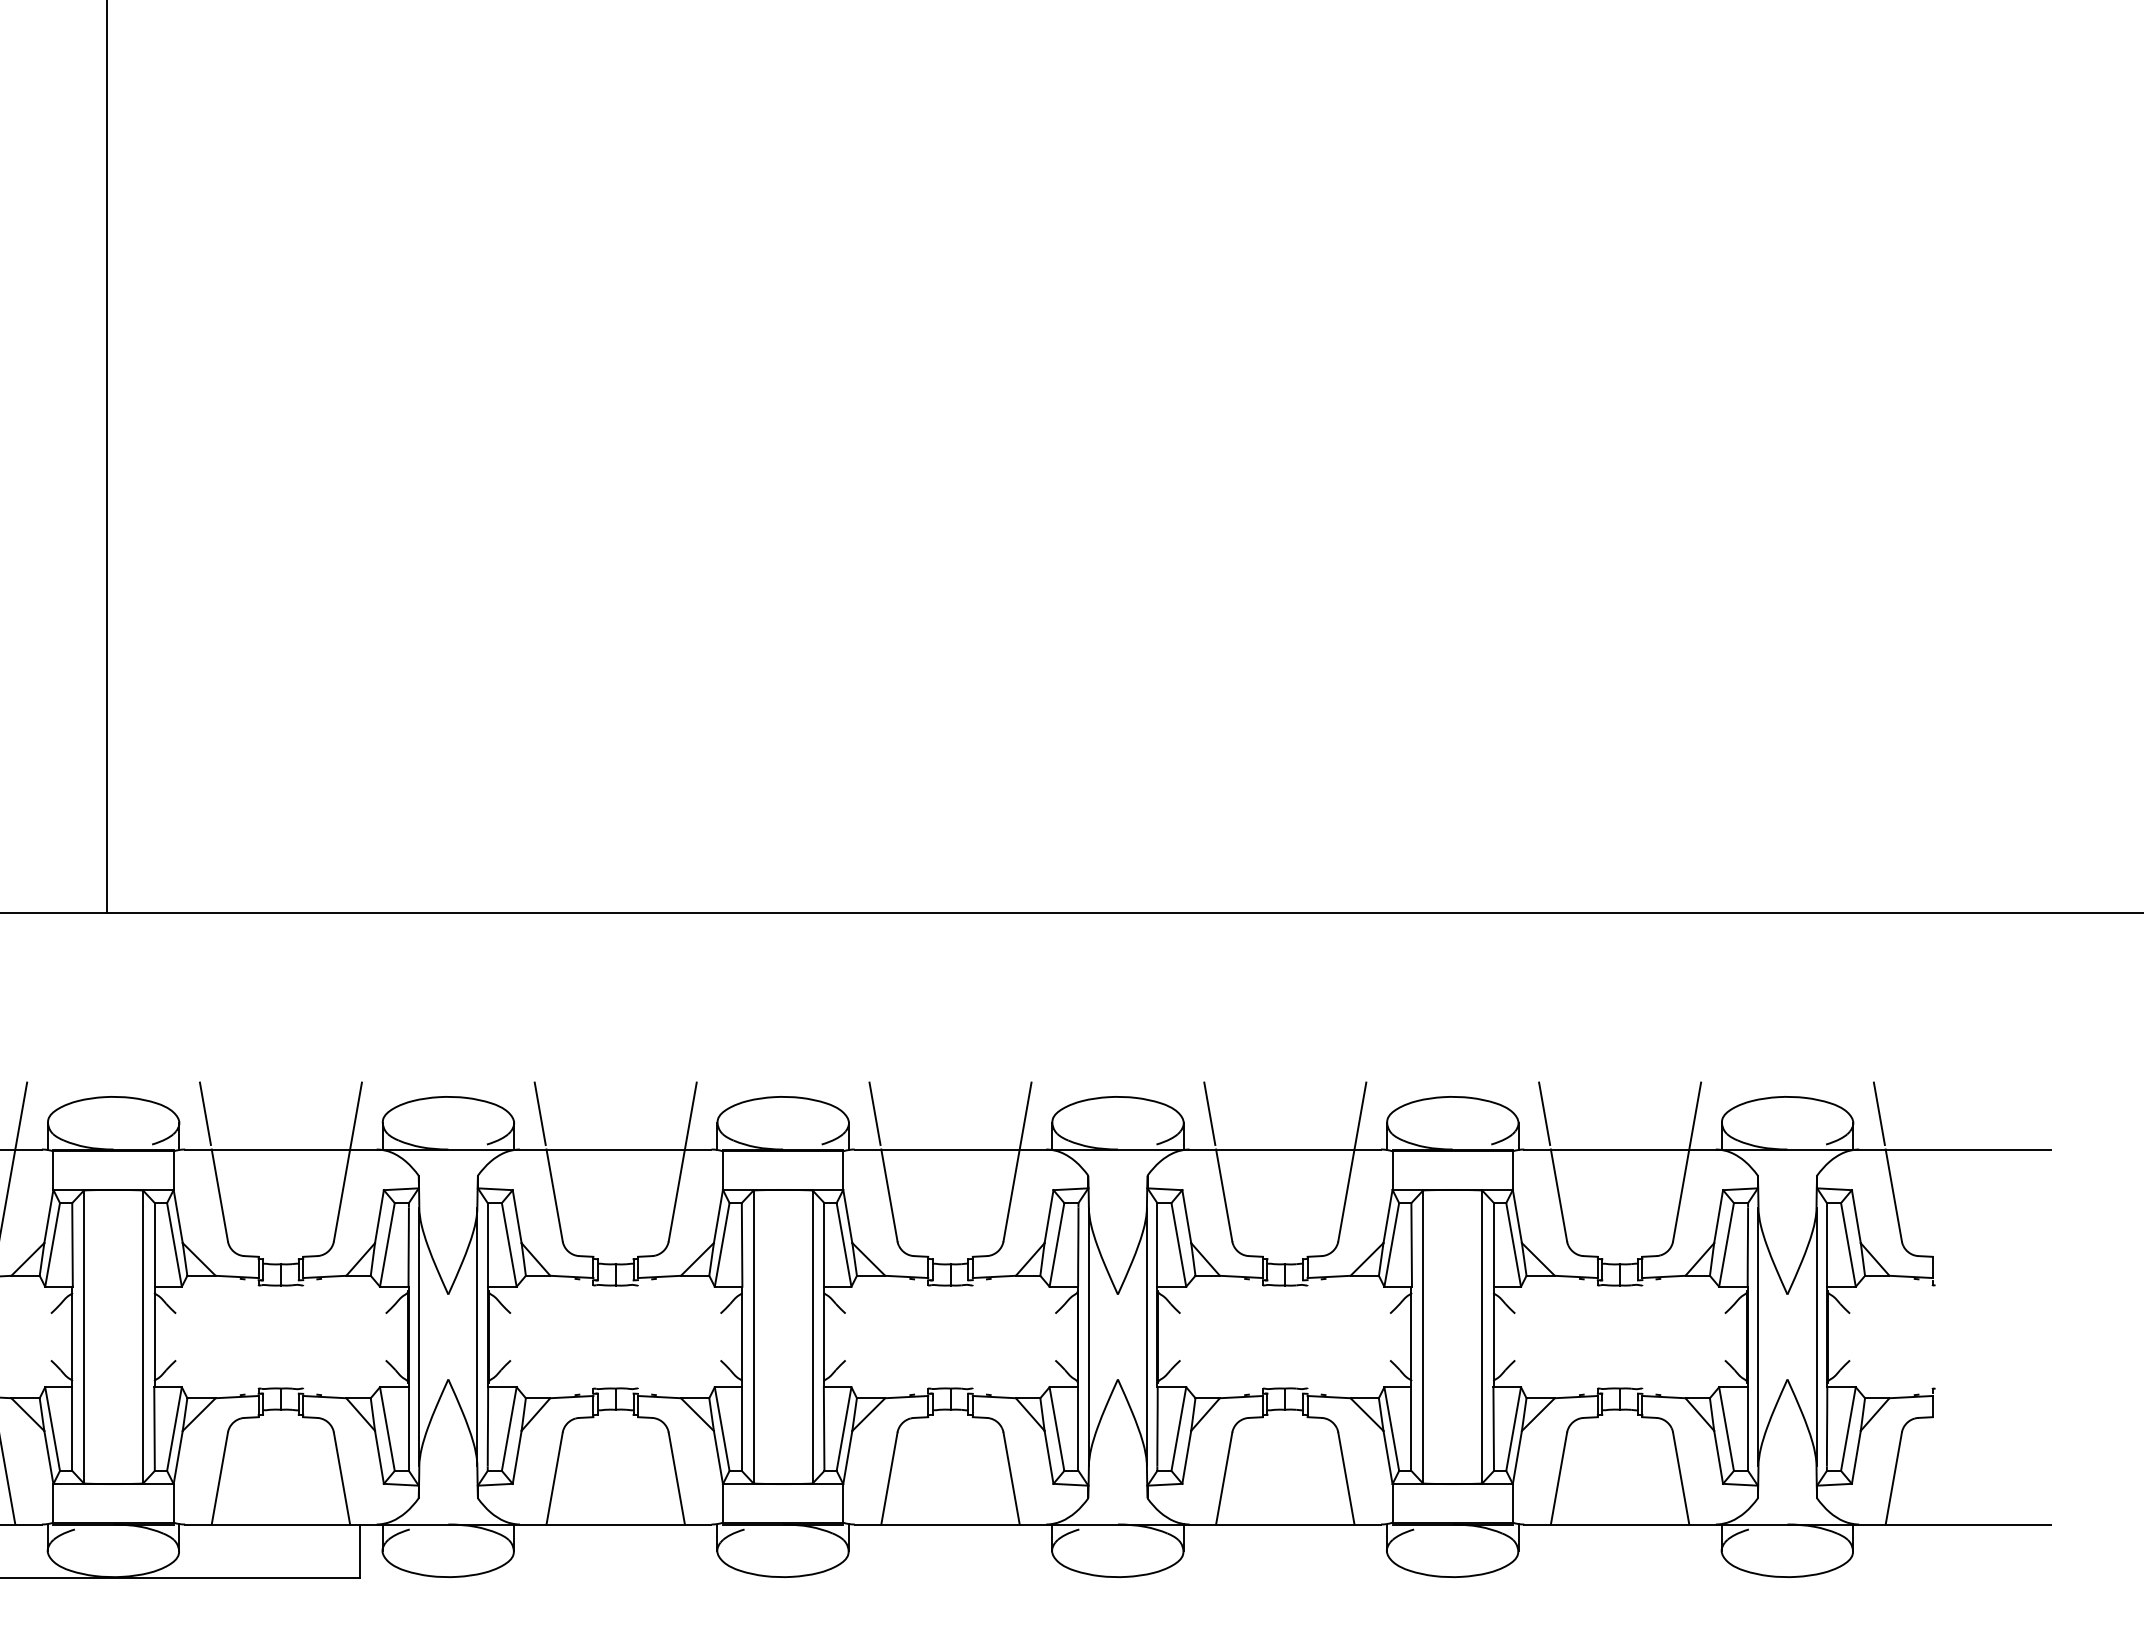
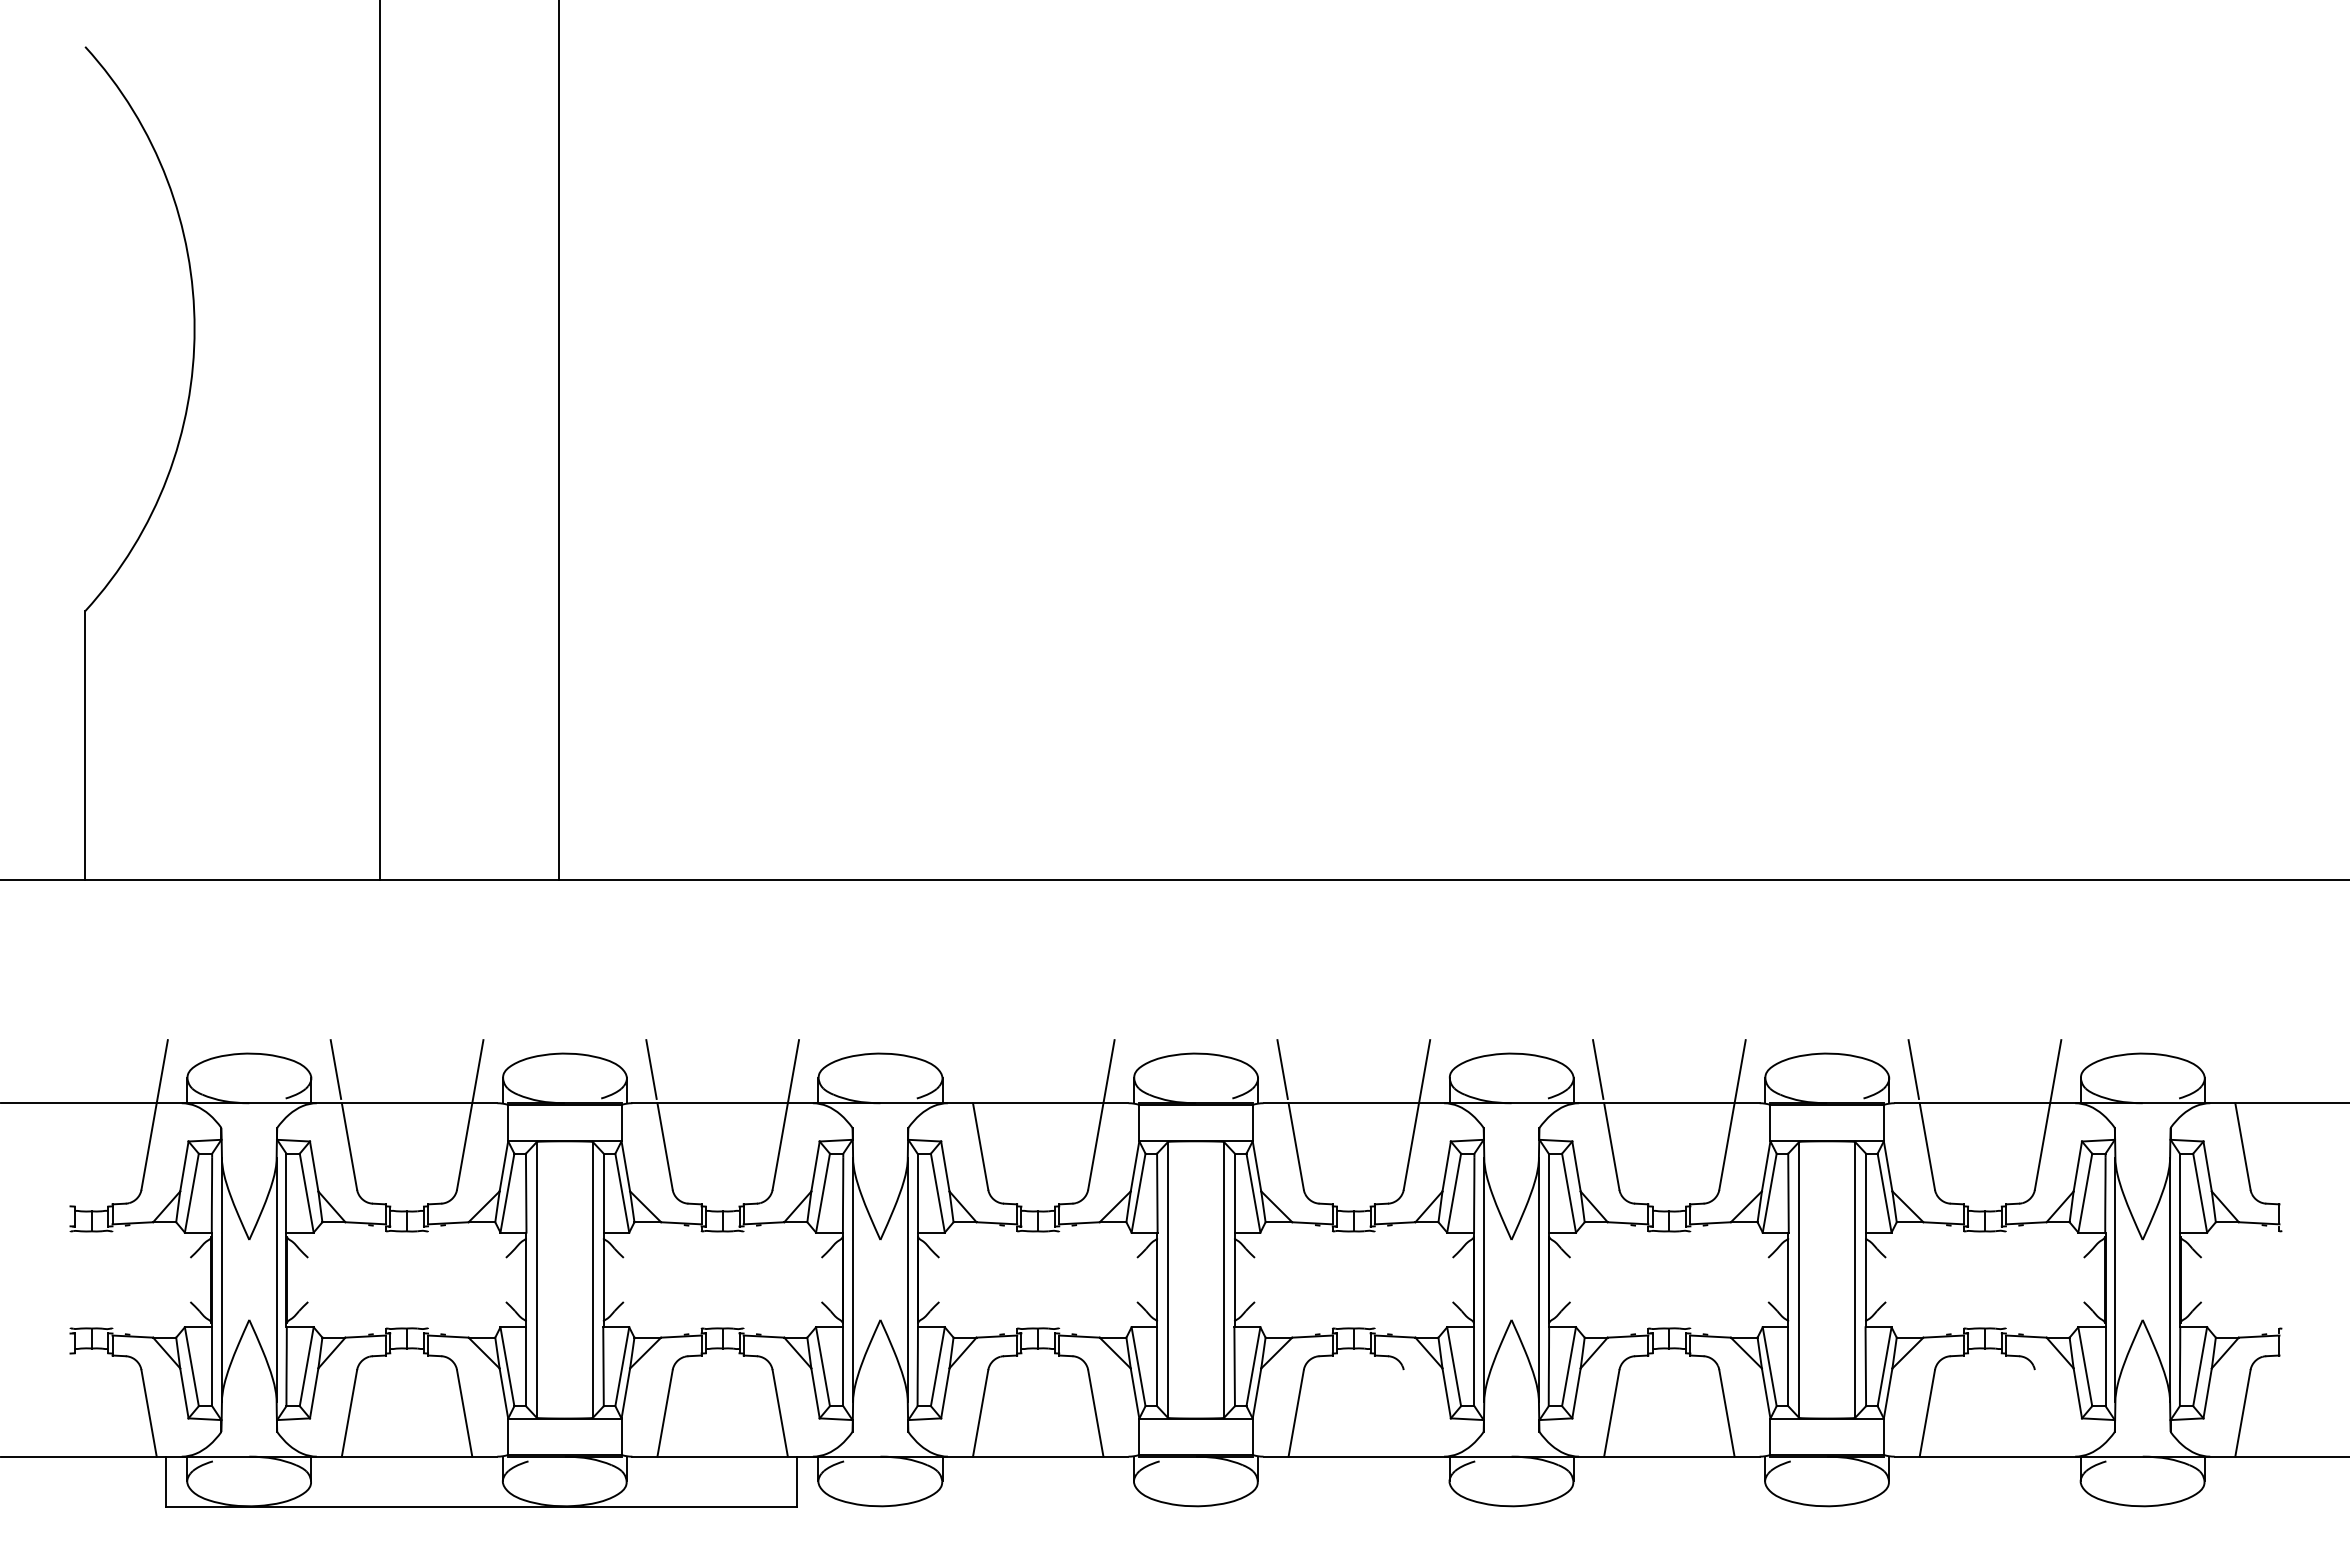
line: (539, 1113) -> (966, 1069), removed
line: (1879, 1113) -> (2229, 1069), removed
line: (1011, 1478) -> (1411, 1413), removed
line: (1681, 1478) -> (2042, 1413), removed

